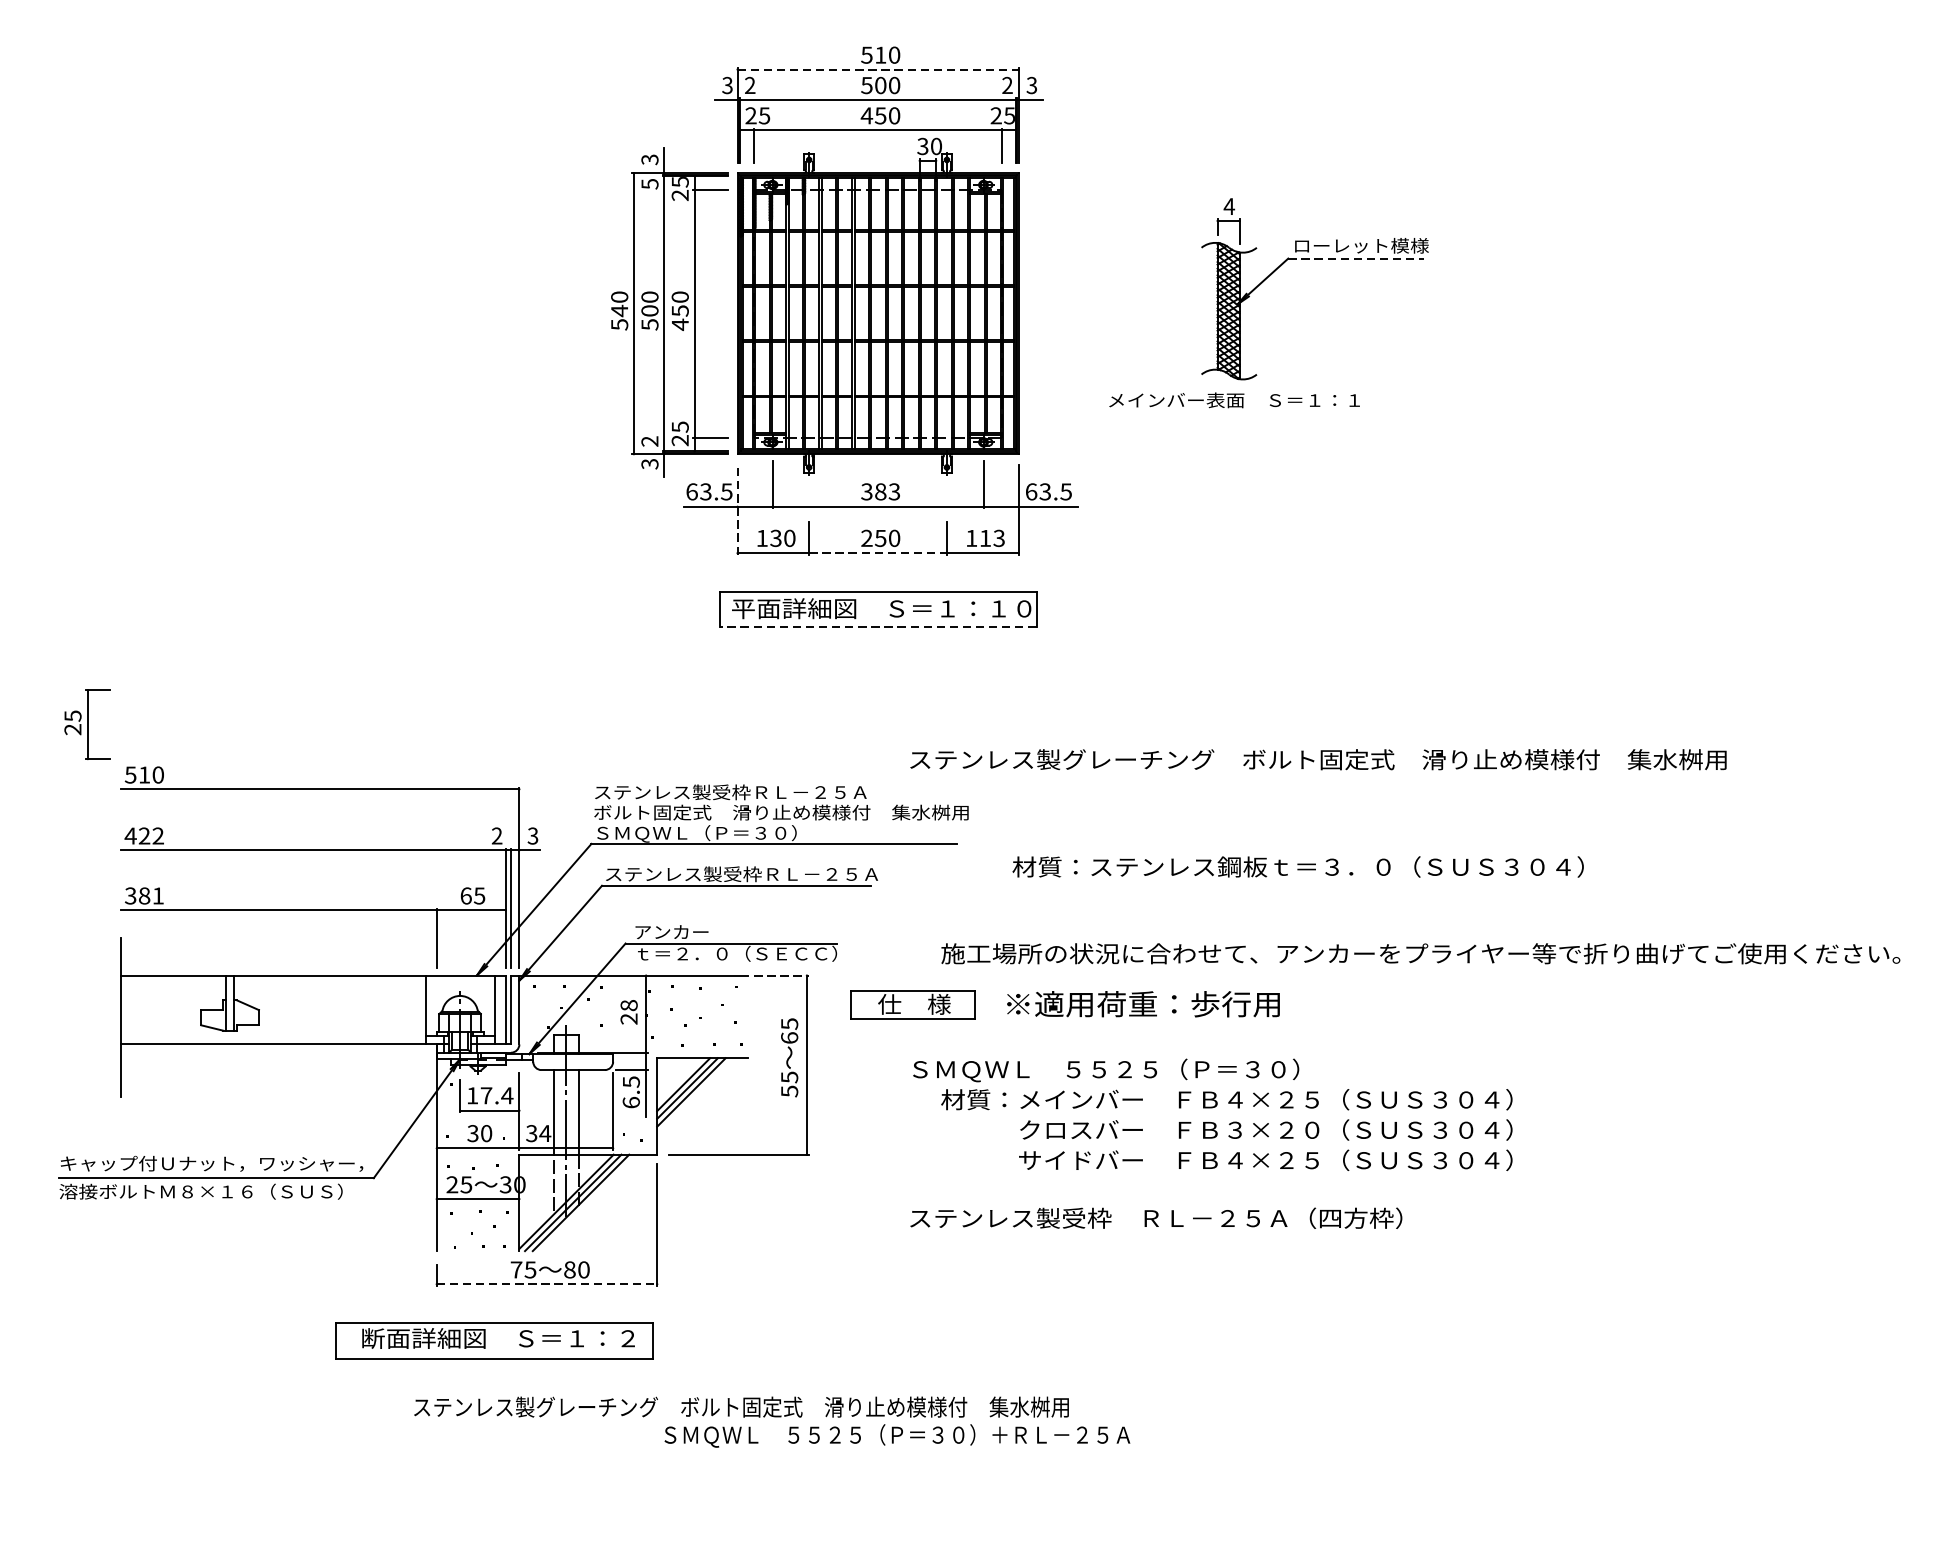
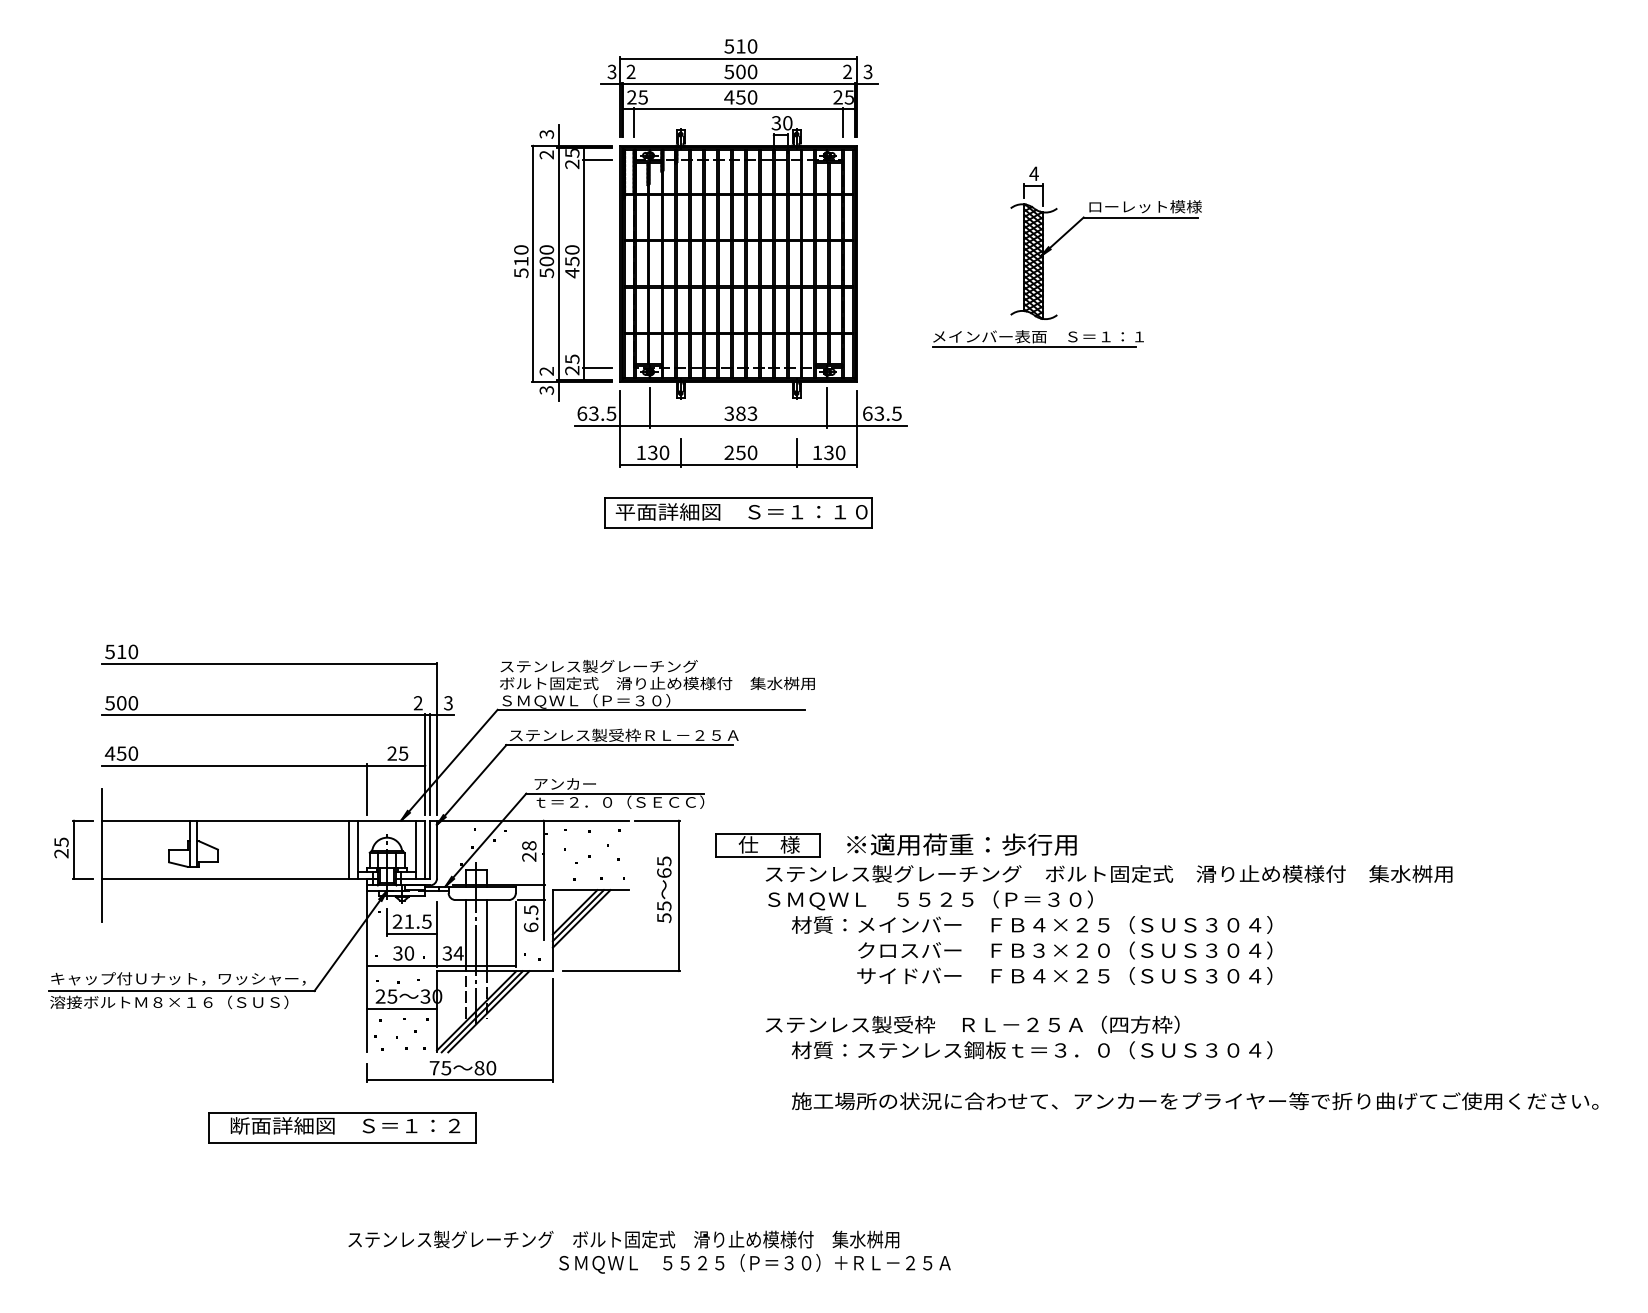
line: (879, 69) -> (739, 58), dashed -> solid
text: (649, 183) -> (546, 154), 5 -> 2
line: (1356, 258) -> (1141, 217), dashed -> solid
text: (619, 310) -> (521, 261), 540 -> 510
line: (1228, 413) -> (1033, 347), added
line: (737, 510) -> (620, 429), dashed -> solid
text: (991, 537) -> (834, 452), 113 -> 130
line: (877, 553) -> (738, 465), dashed -> solid
line: (877, 627) -> (738, 527), dashed -> solid
part: (87, 724) -> (73, 849), moved
text: (1317, 759) -> (1108, 873), moved
text: (789, 792) -> (664, 666), ステンレス製受枠ＲＬ－２５Ａ -> ステンレス製グレーチング
text: (144, 836) -> (121, 703), 422 -> 500
text: (1297, 867) -> (1031, 1050), moved
text: (144, 895) -> (121, 753), 381 -> 450
text: (465, 895) -> (391, 753), 65 -> 25
text: (1421, 954) -> (1195, 1101), moved
line: (781, 975) -> (657, 820), dashed -> solid
line: (414, 1009) -> (348, 849), added
text: (490, 1095) -> (412, 921), 17.4 -> 21.5
line: (547, 1284) -> (460, 1080), dashed -> solid
part: (495, 1340) -> (342, 1127), moved
text: (772, 1421) -> (649, 1251), moved

